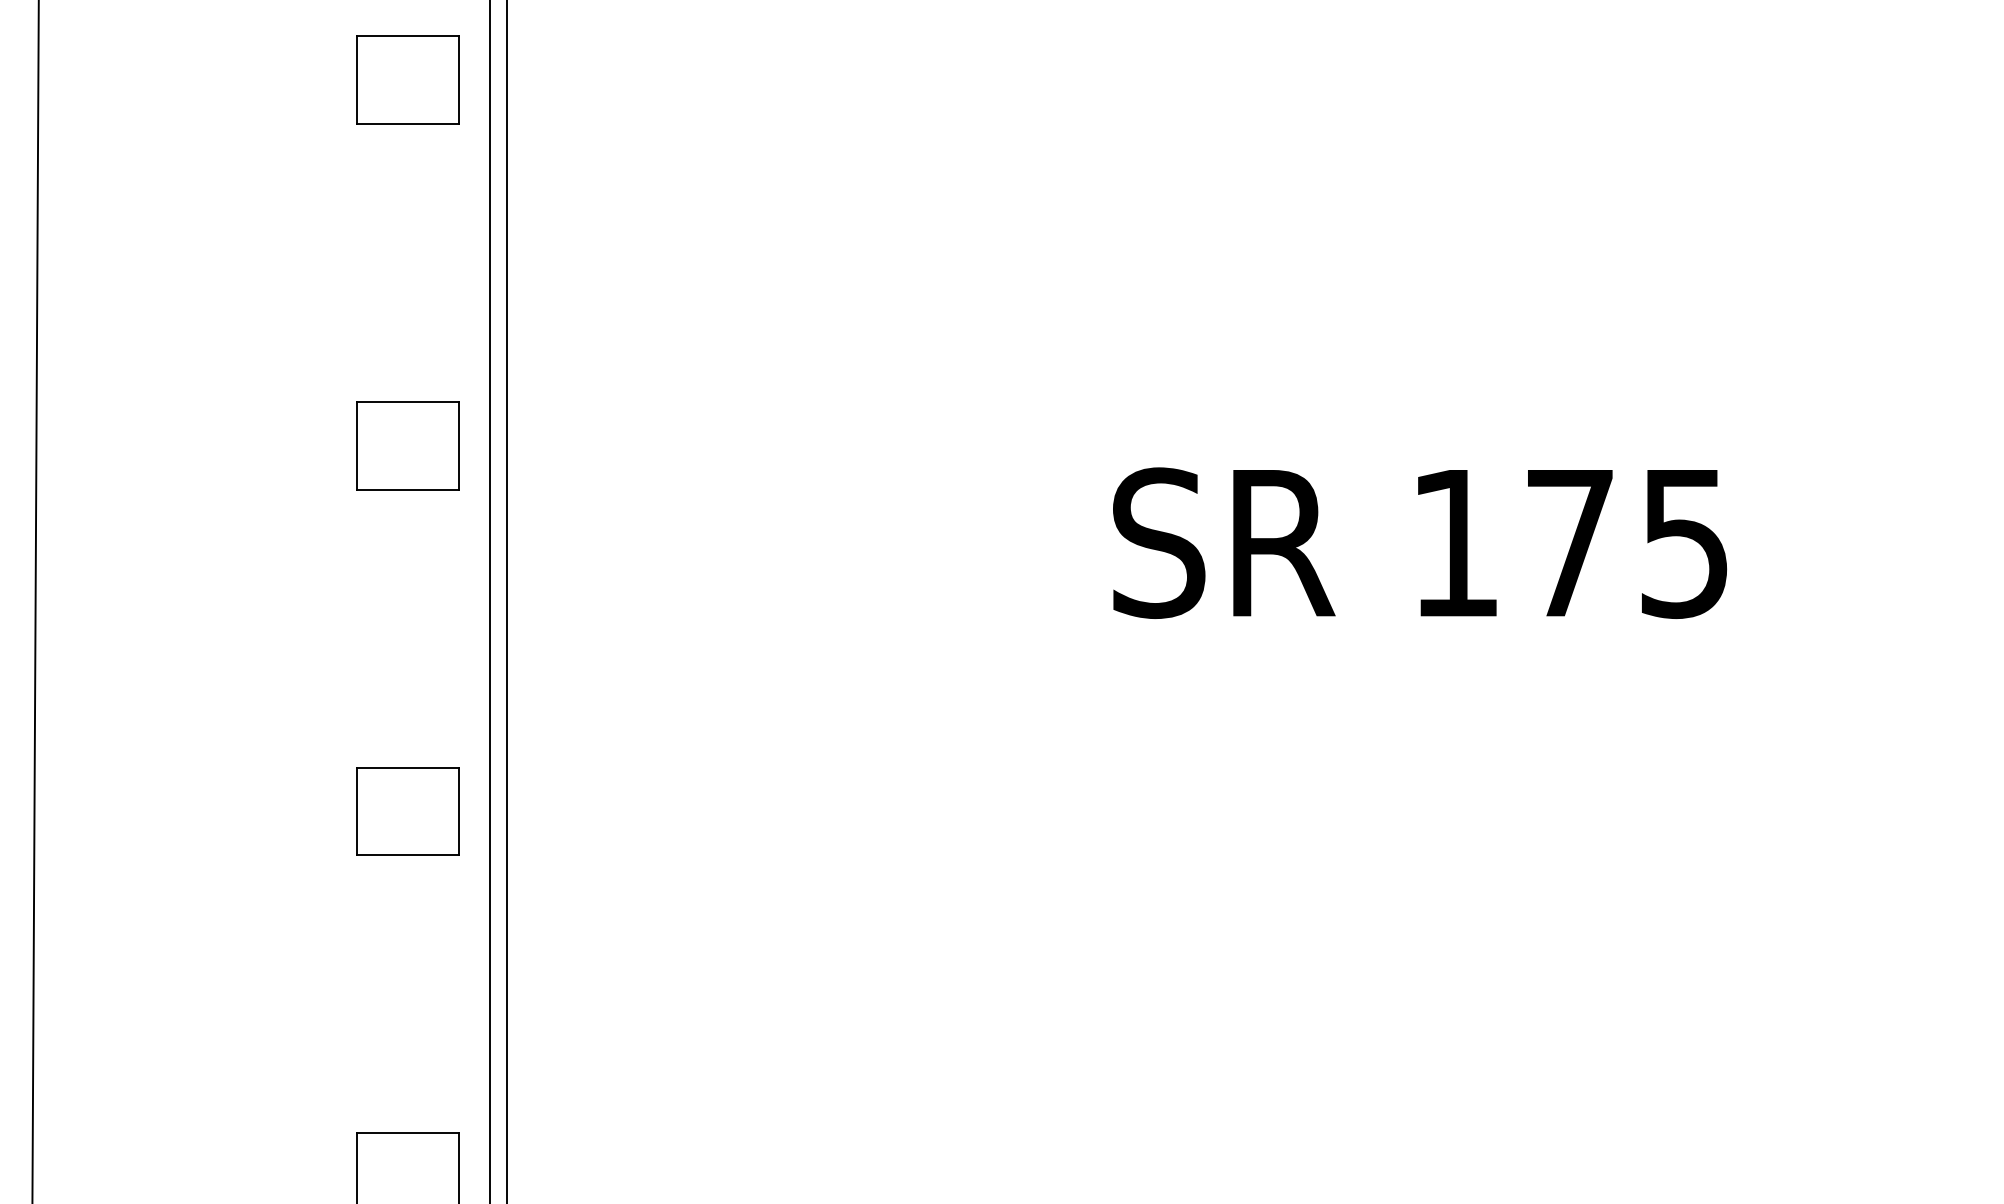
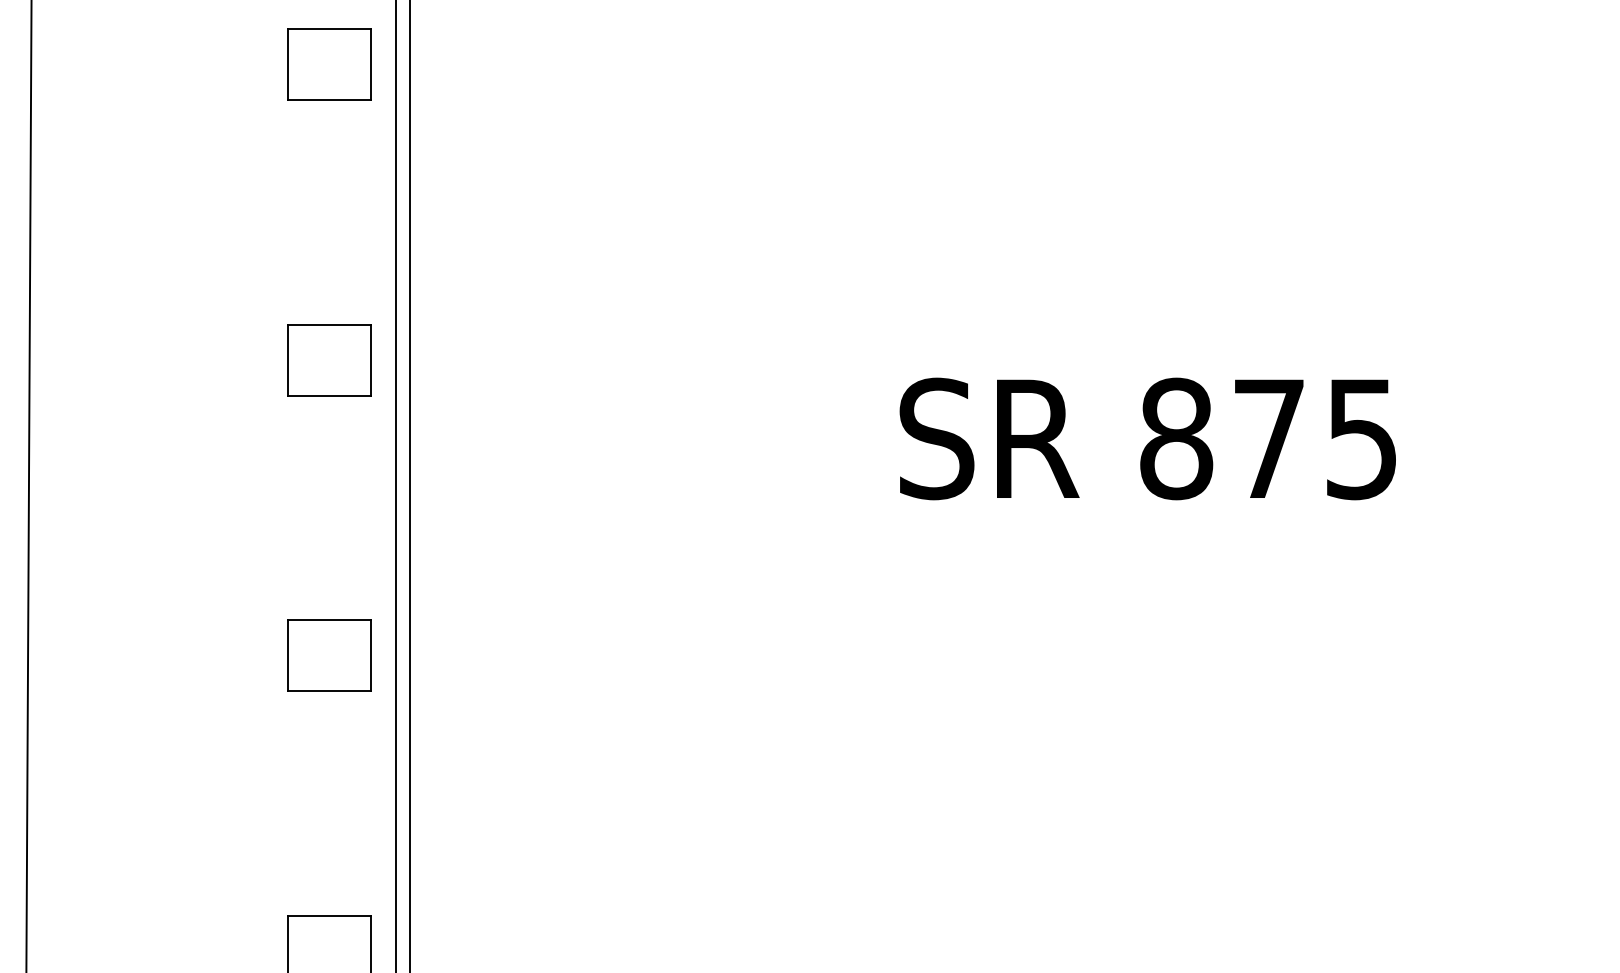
text: (1455, 542) -> (1176, 438), 175 -> 875

